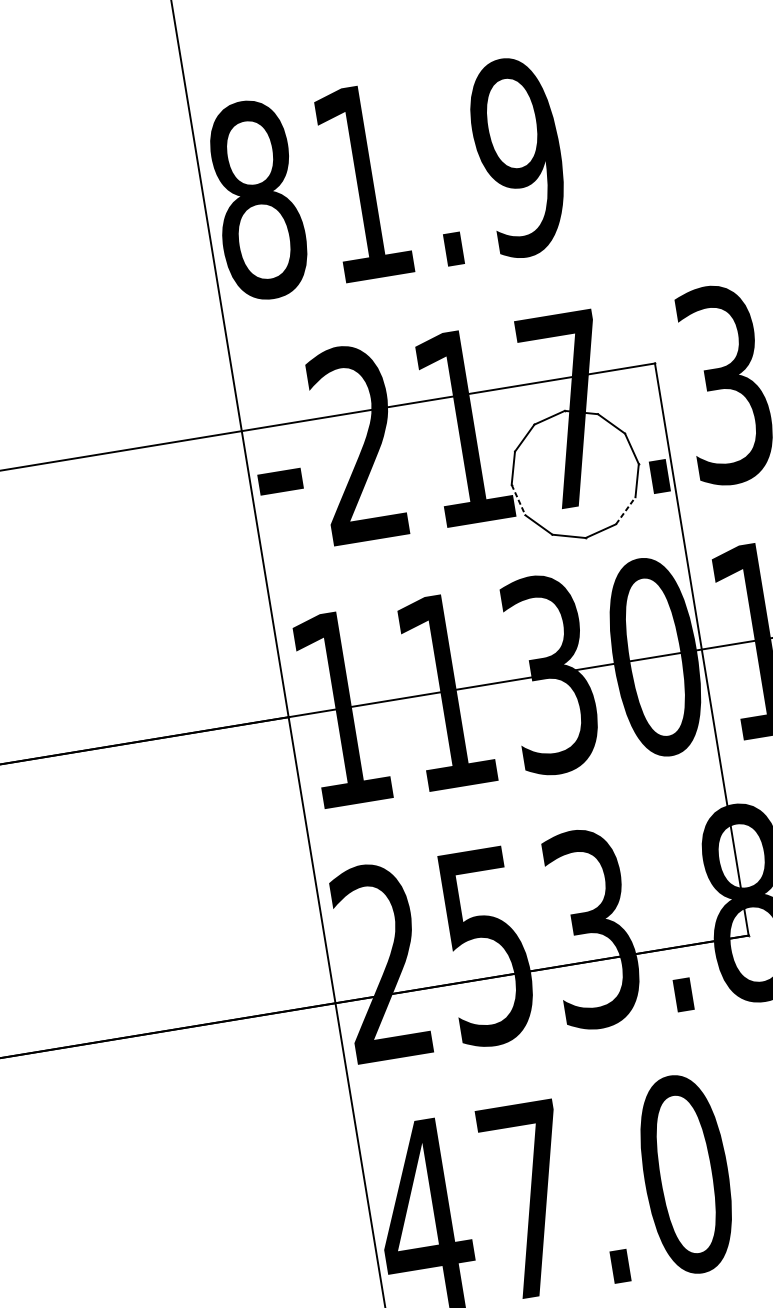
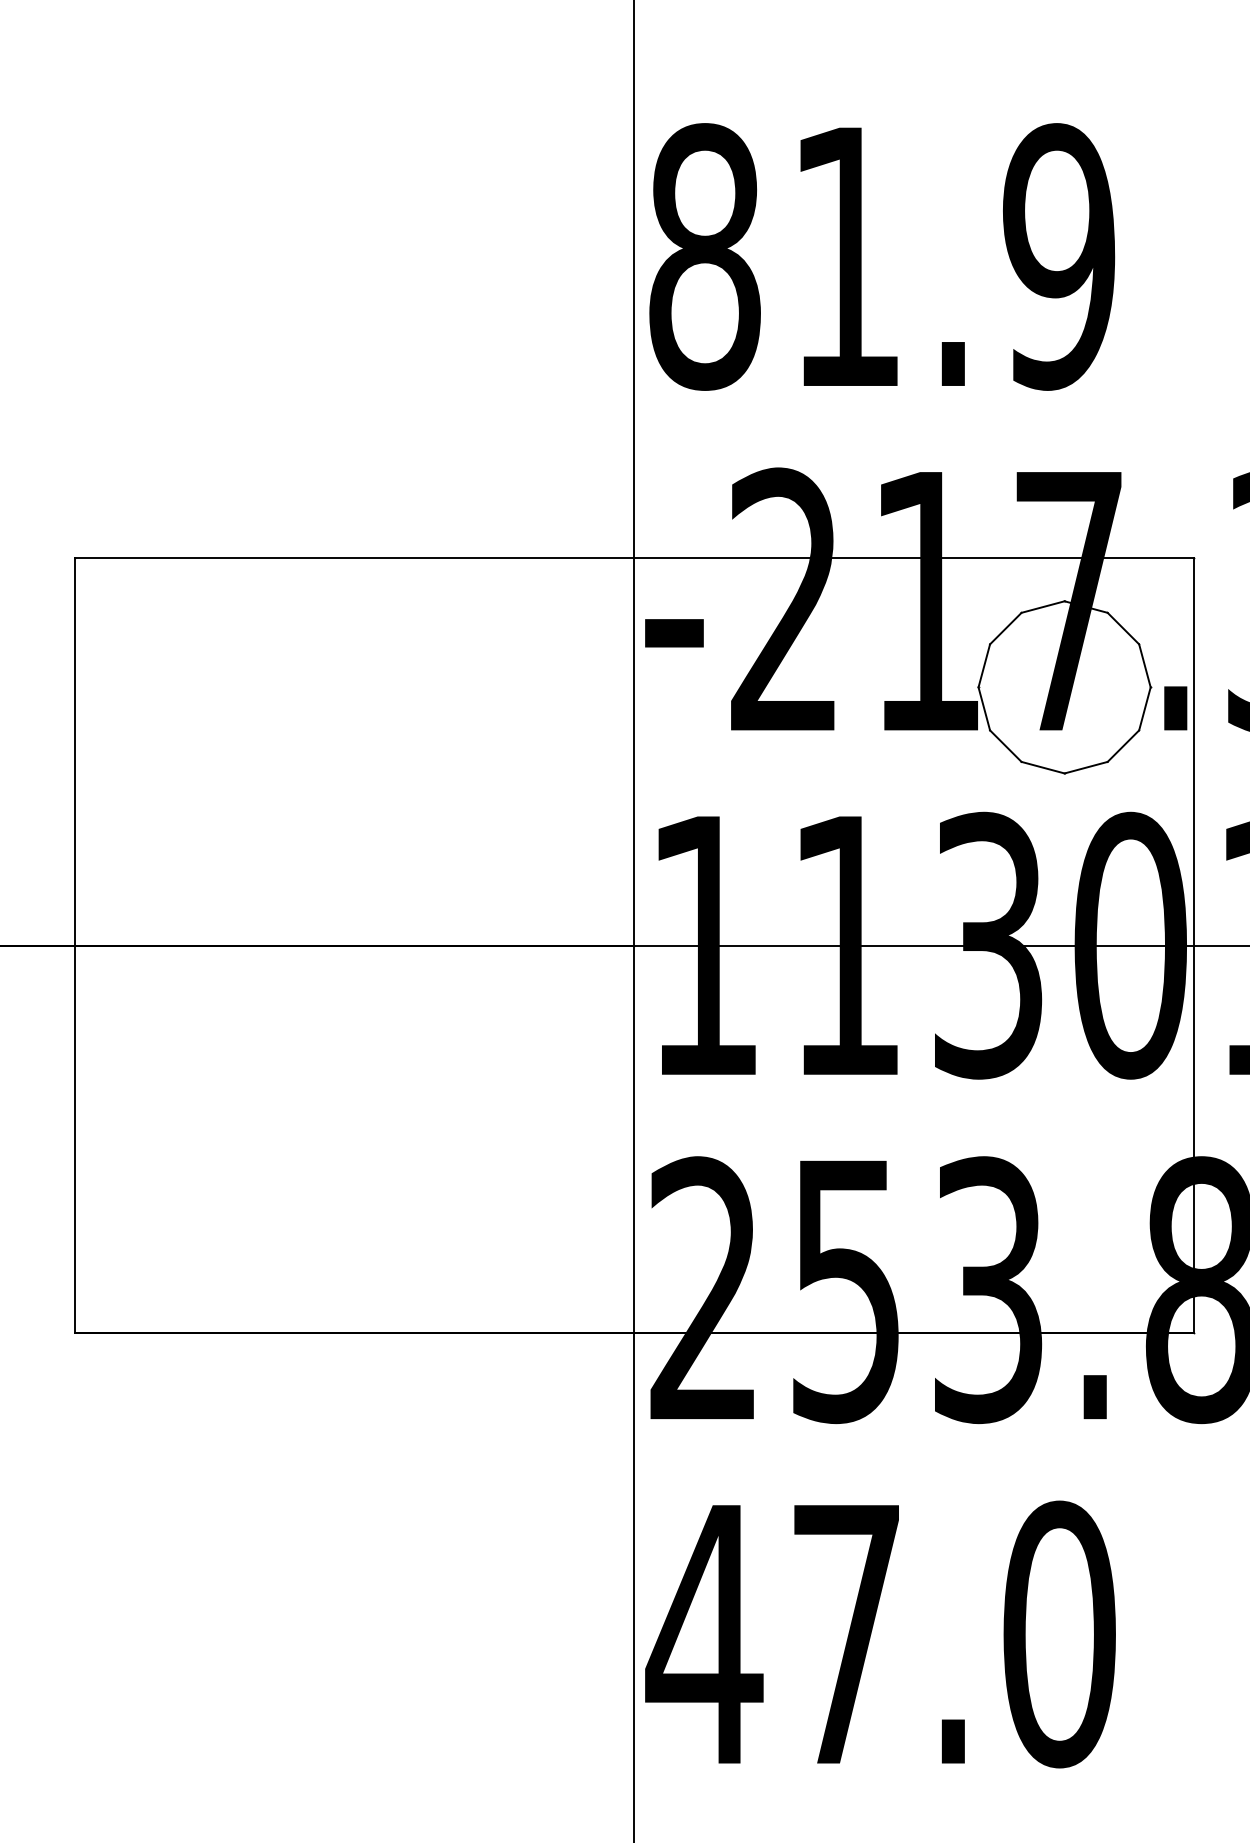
line: (518, 500) -> (984, 709), dashed -> solid
line: (625, 510) -> (1123, 745), dashed -> solid

